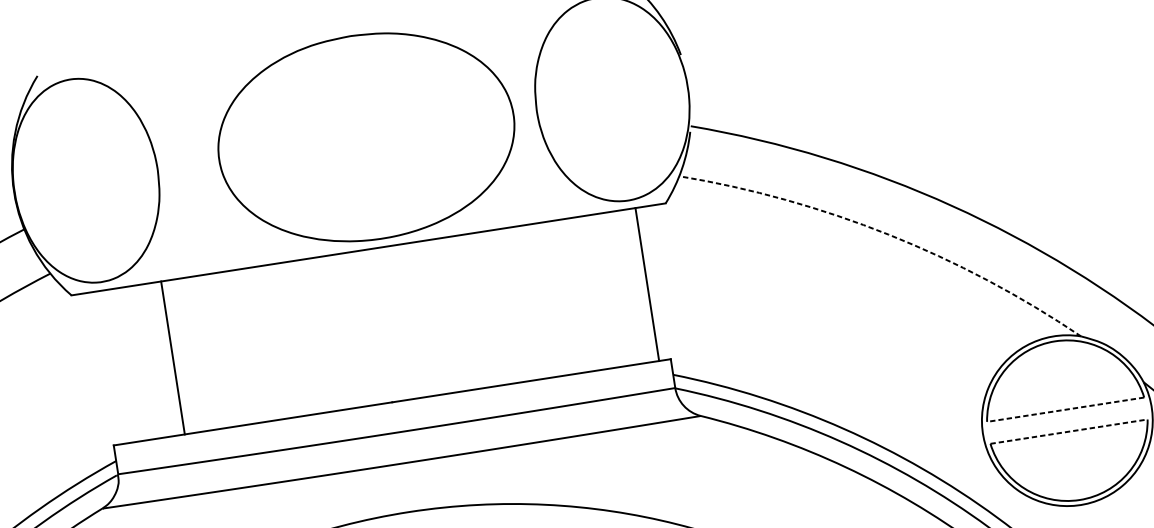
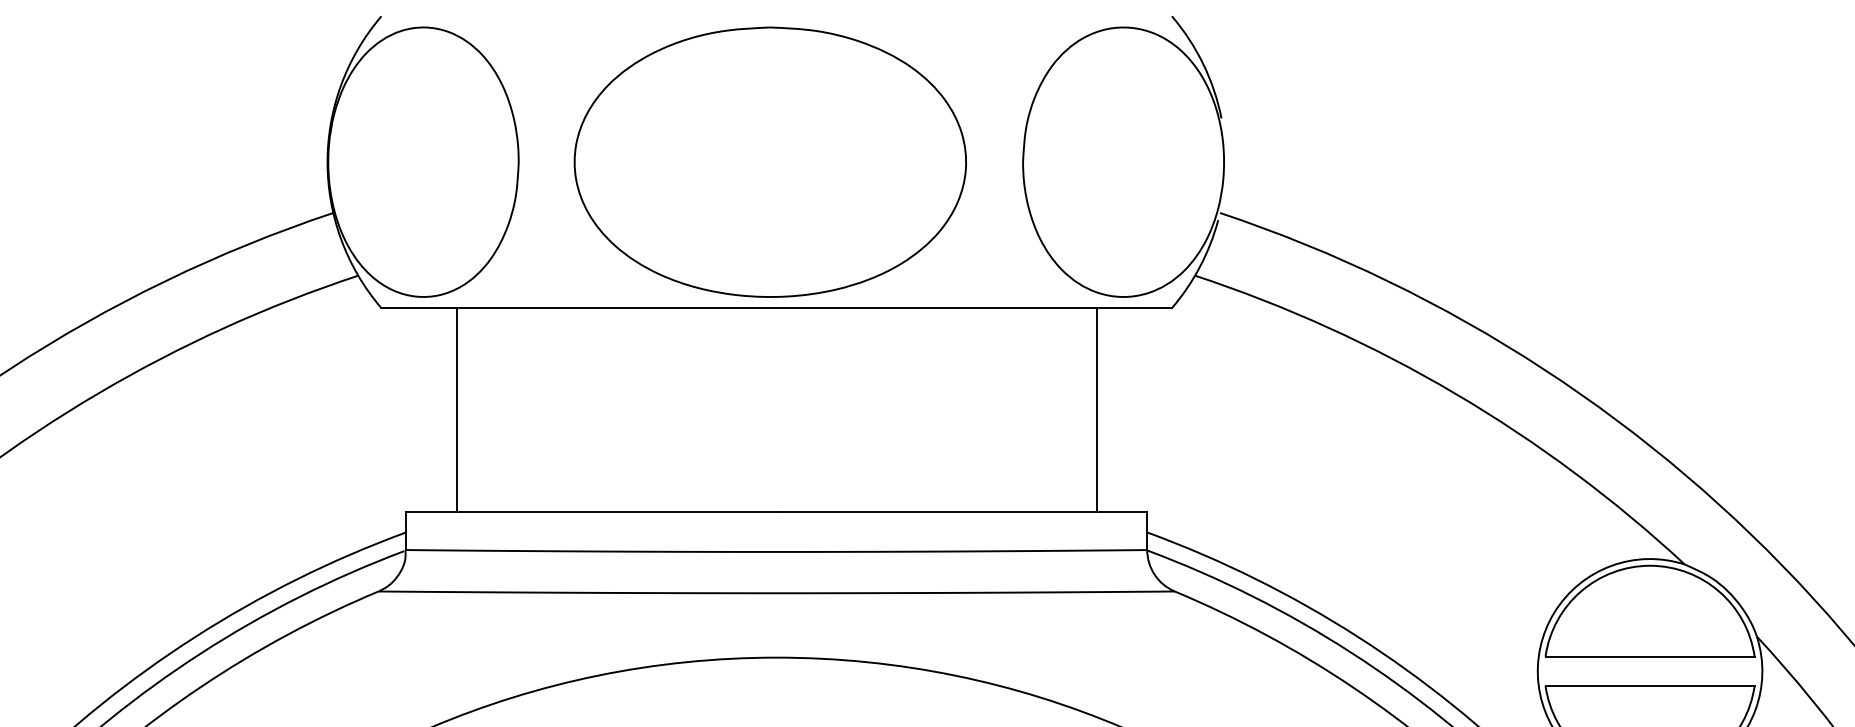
part: (365, 136) -> (769, 161), moved
arc: (888, 234) -> (1455, 393), dashed -> solid
line: (647, 284) -> (1096, 409), moved
line: (172, 357) -> (456, 409), moved
line: (1065, 409) -> (1650, 656), dashed -> solid
line: (1069, 431) -> (1650, 685), dashed -> solid

